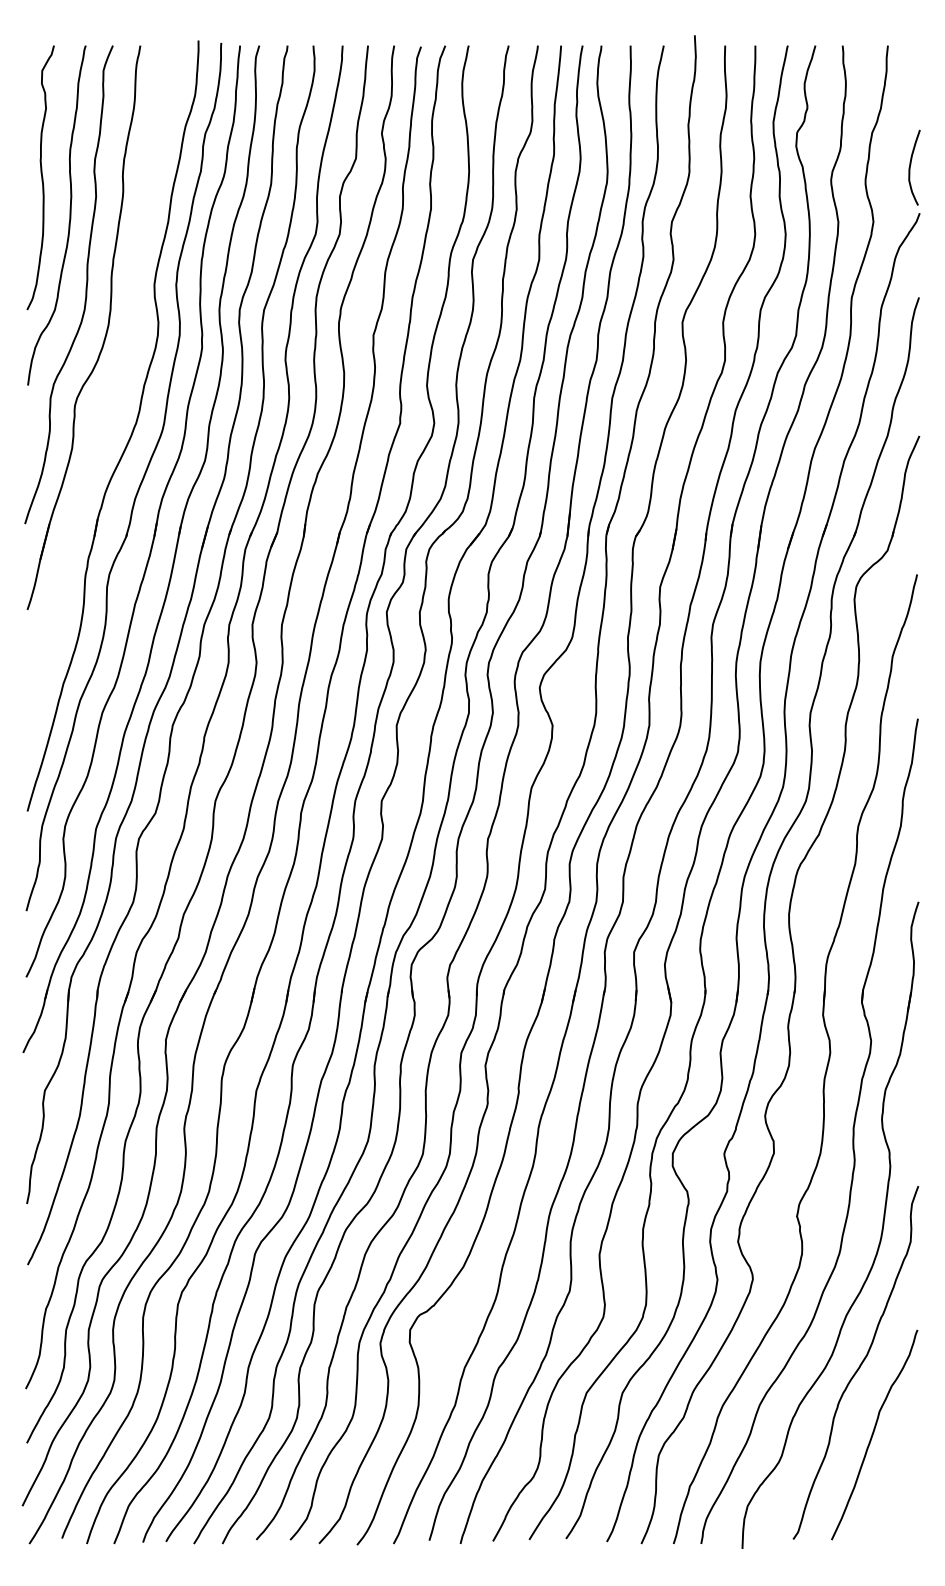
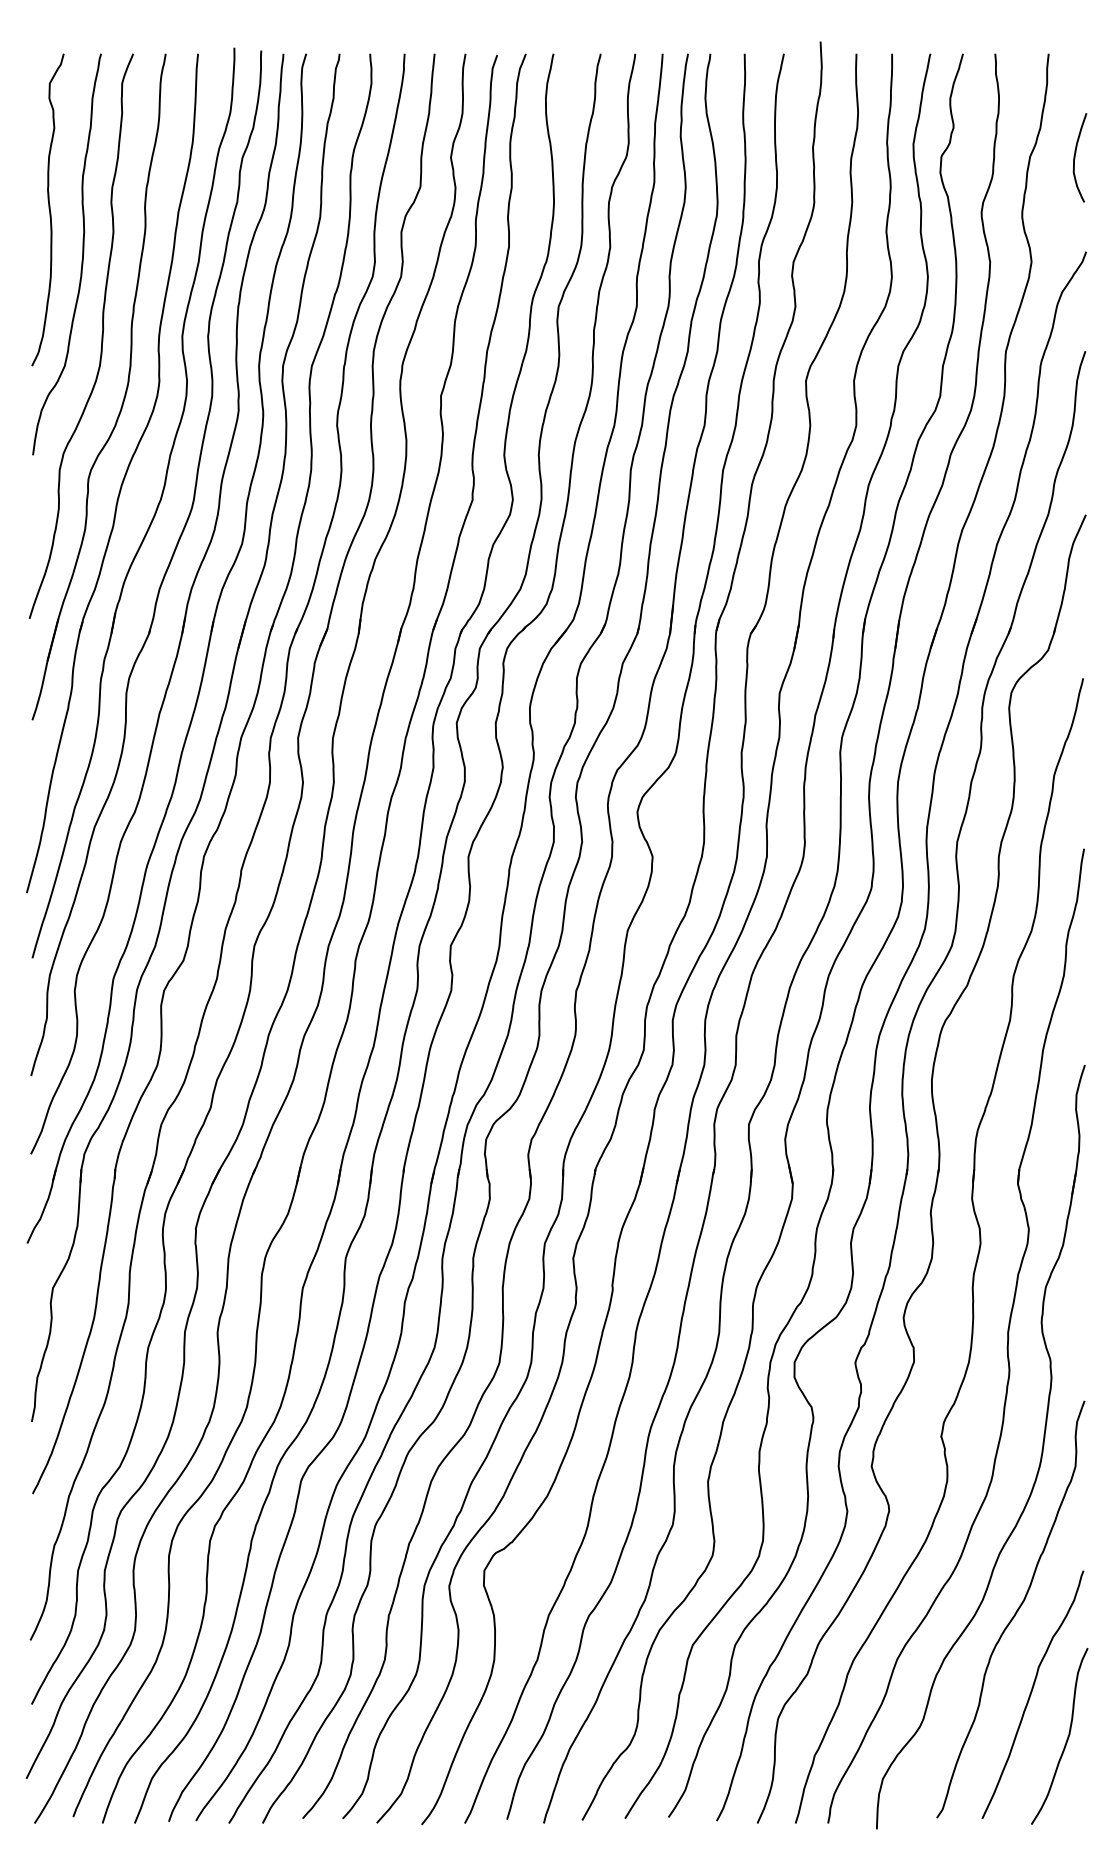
curve: (910, 167) -> (1075, 157), moved
part: (104, 403) -> (123, 476), added
curve: (902, 1473) -> (1065, 1740), added

